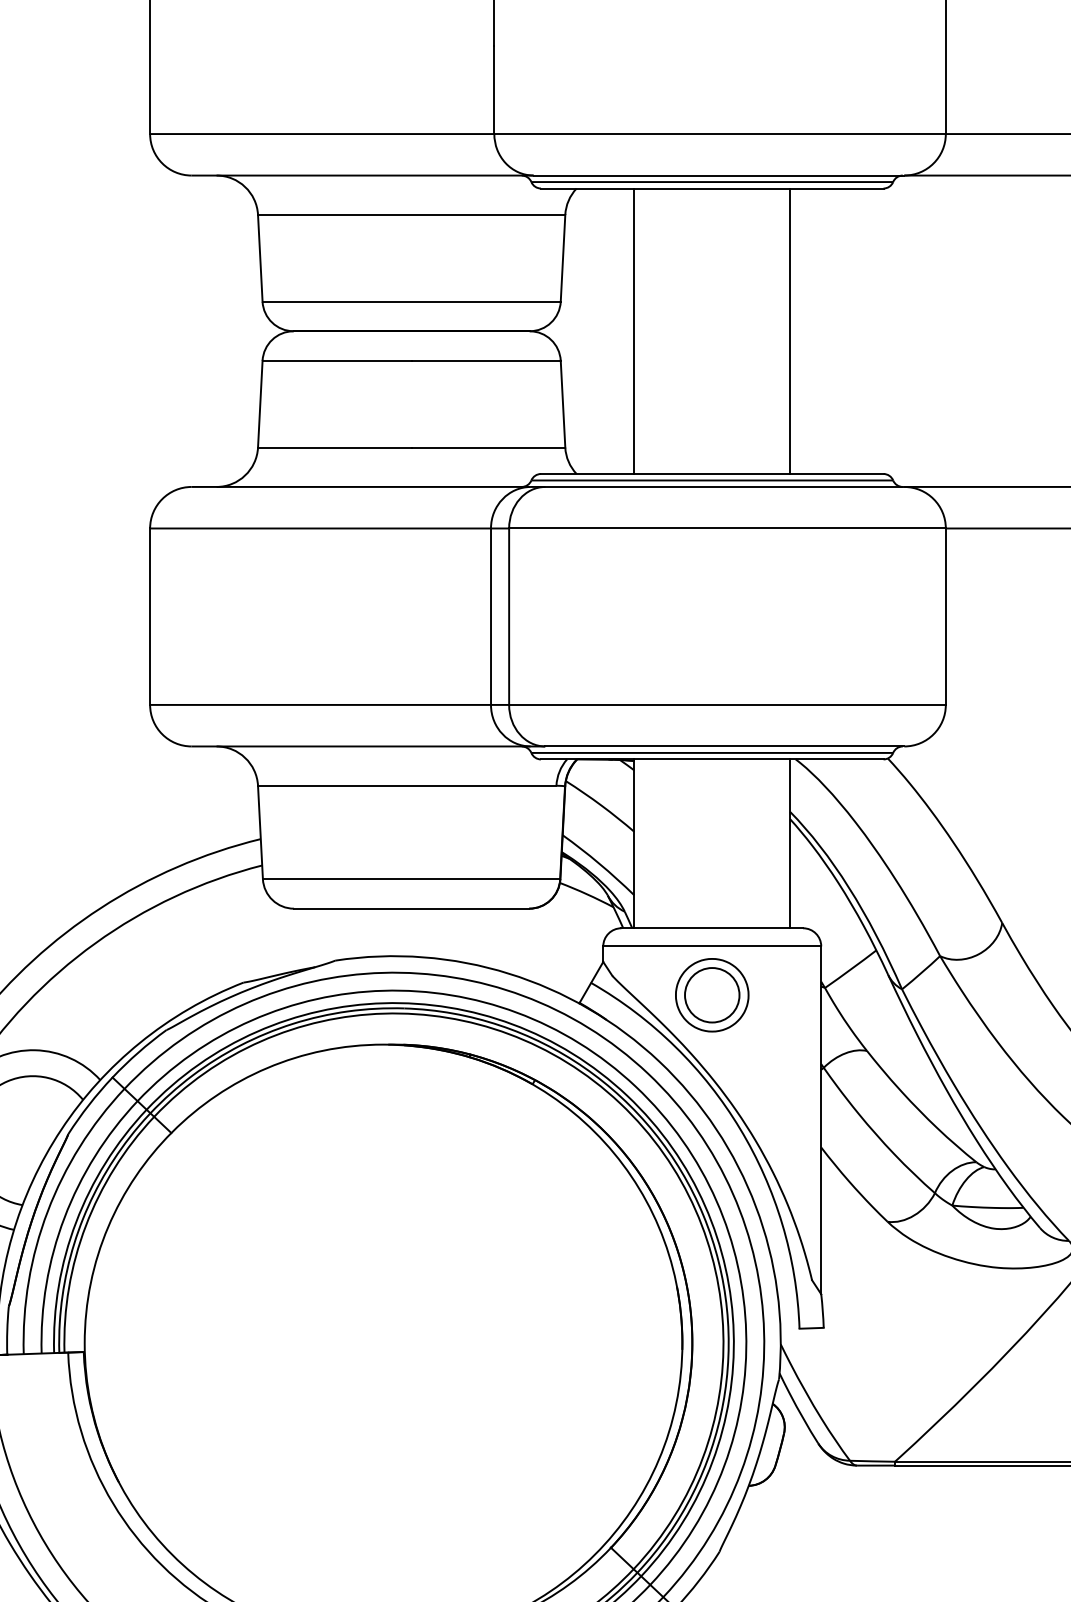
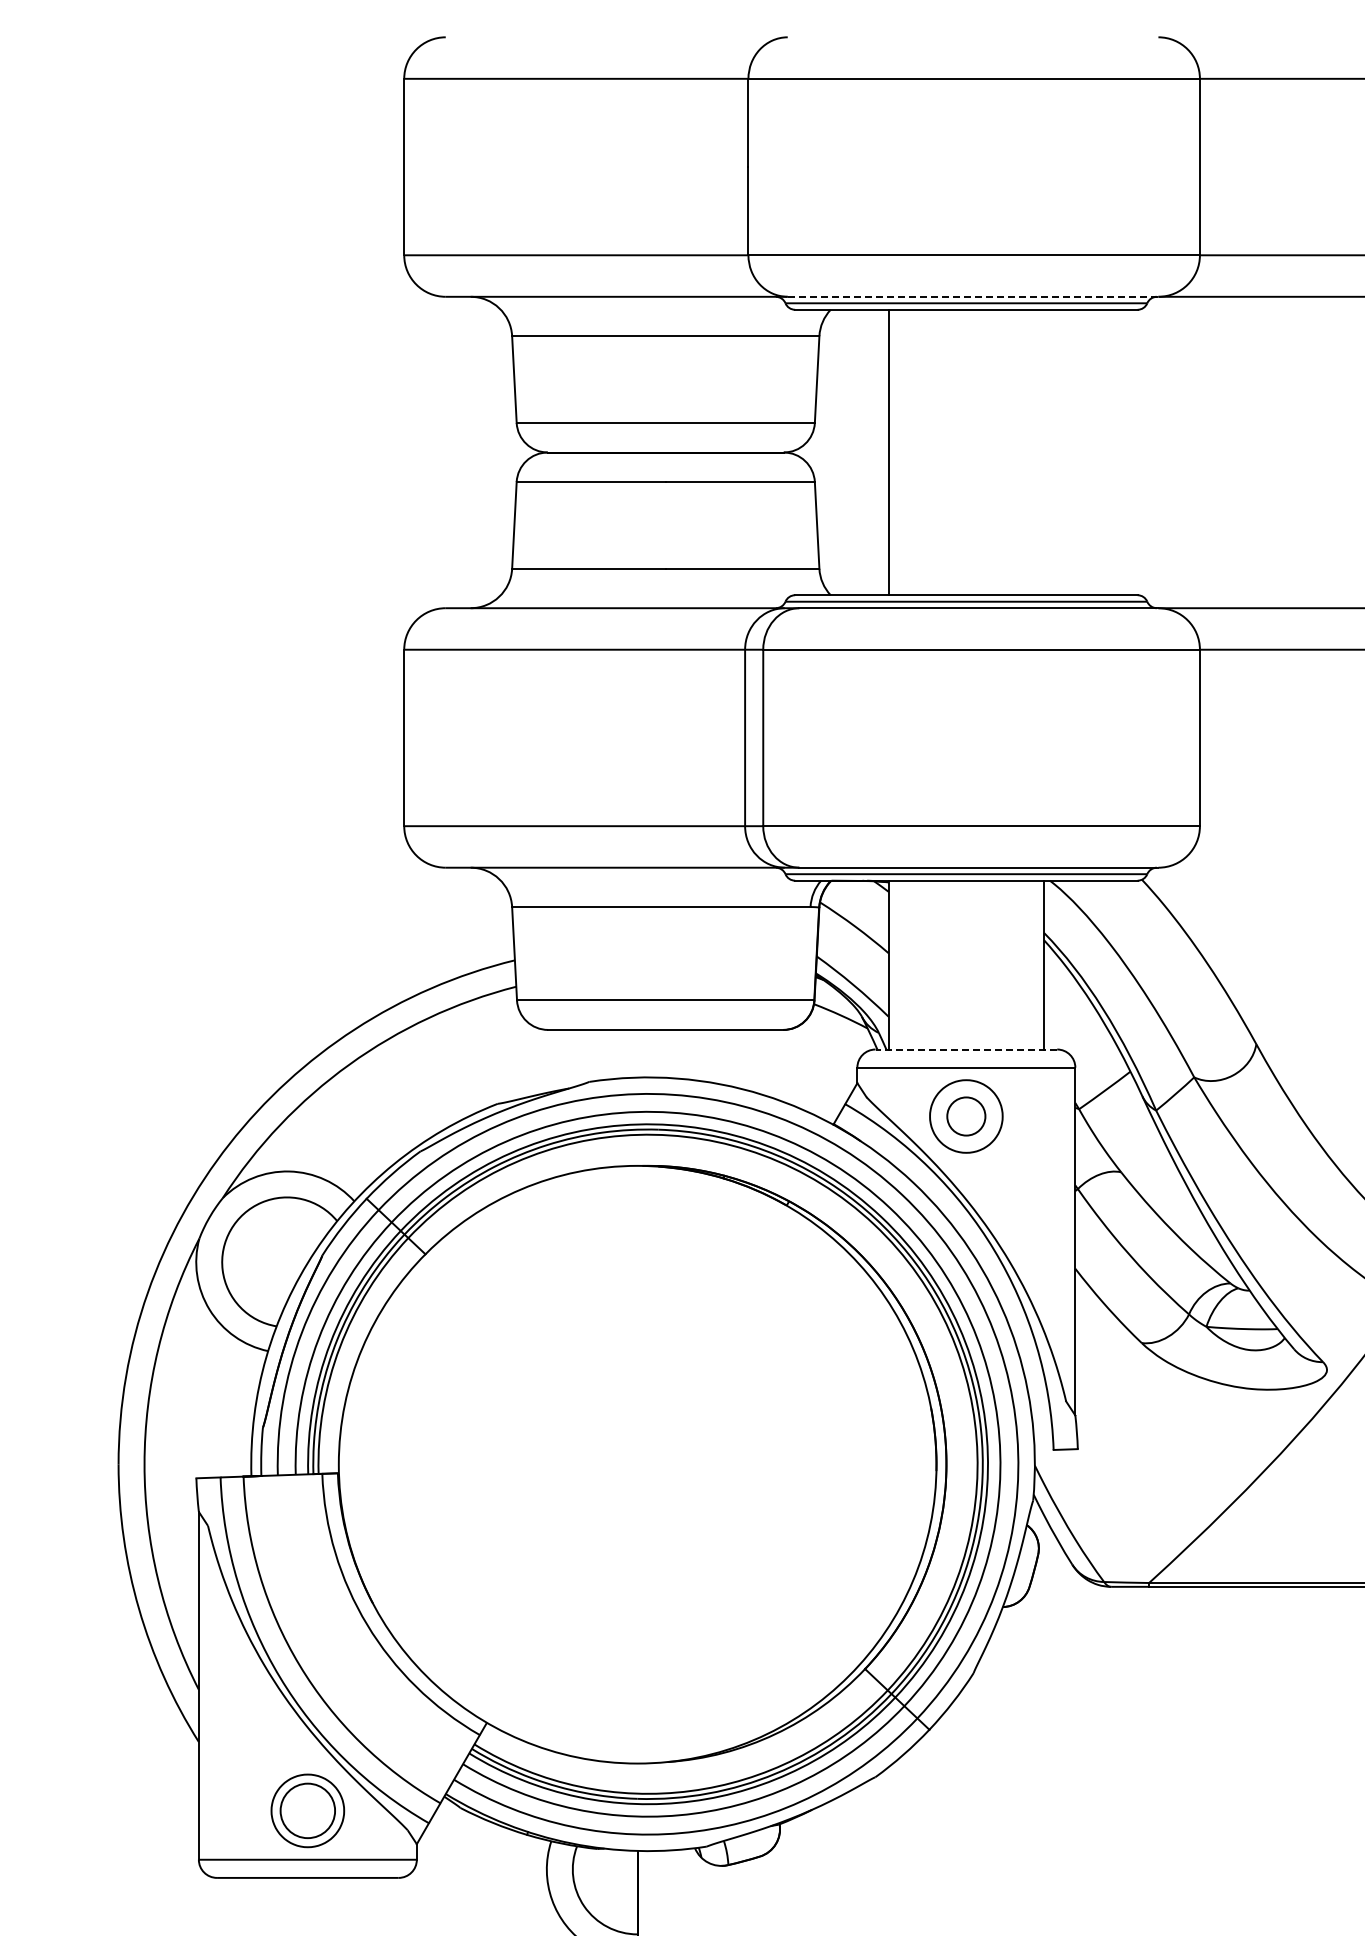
line: (719, 175) -> (973, 296), solid -> dashed
line: (790, 331) -> (1044, 452), removed
line: (712, 928) -> (966, 1049), solid -> dashed
circle: (712, 995) -> (966, 1116), size x0.7

